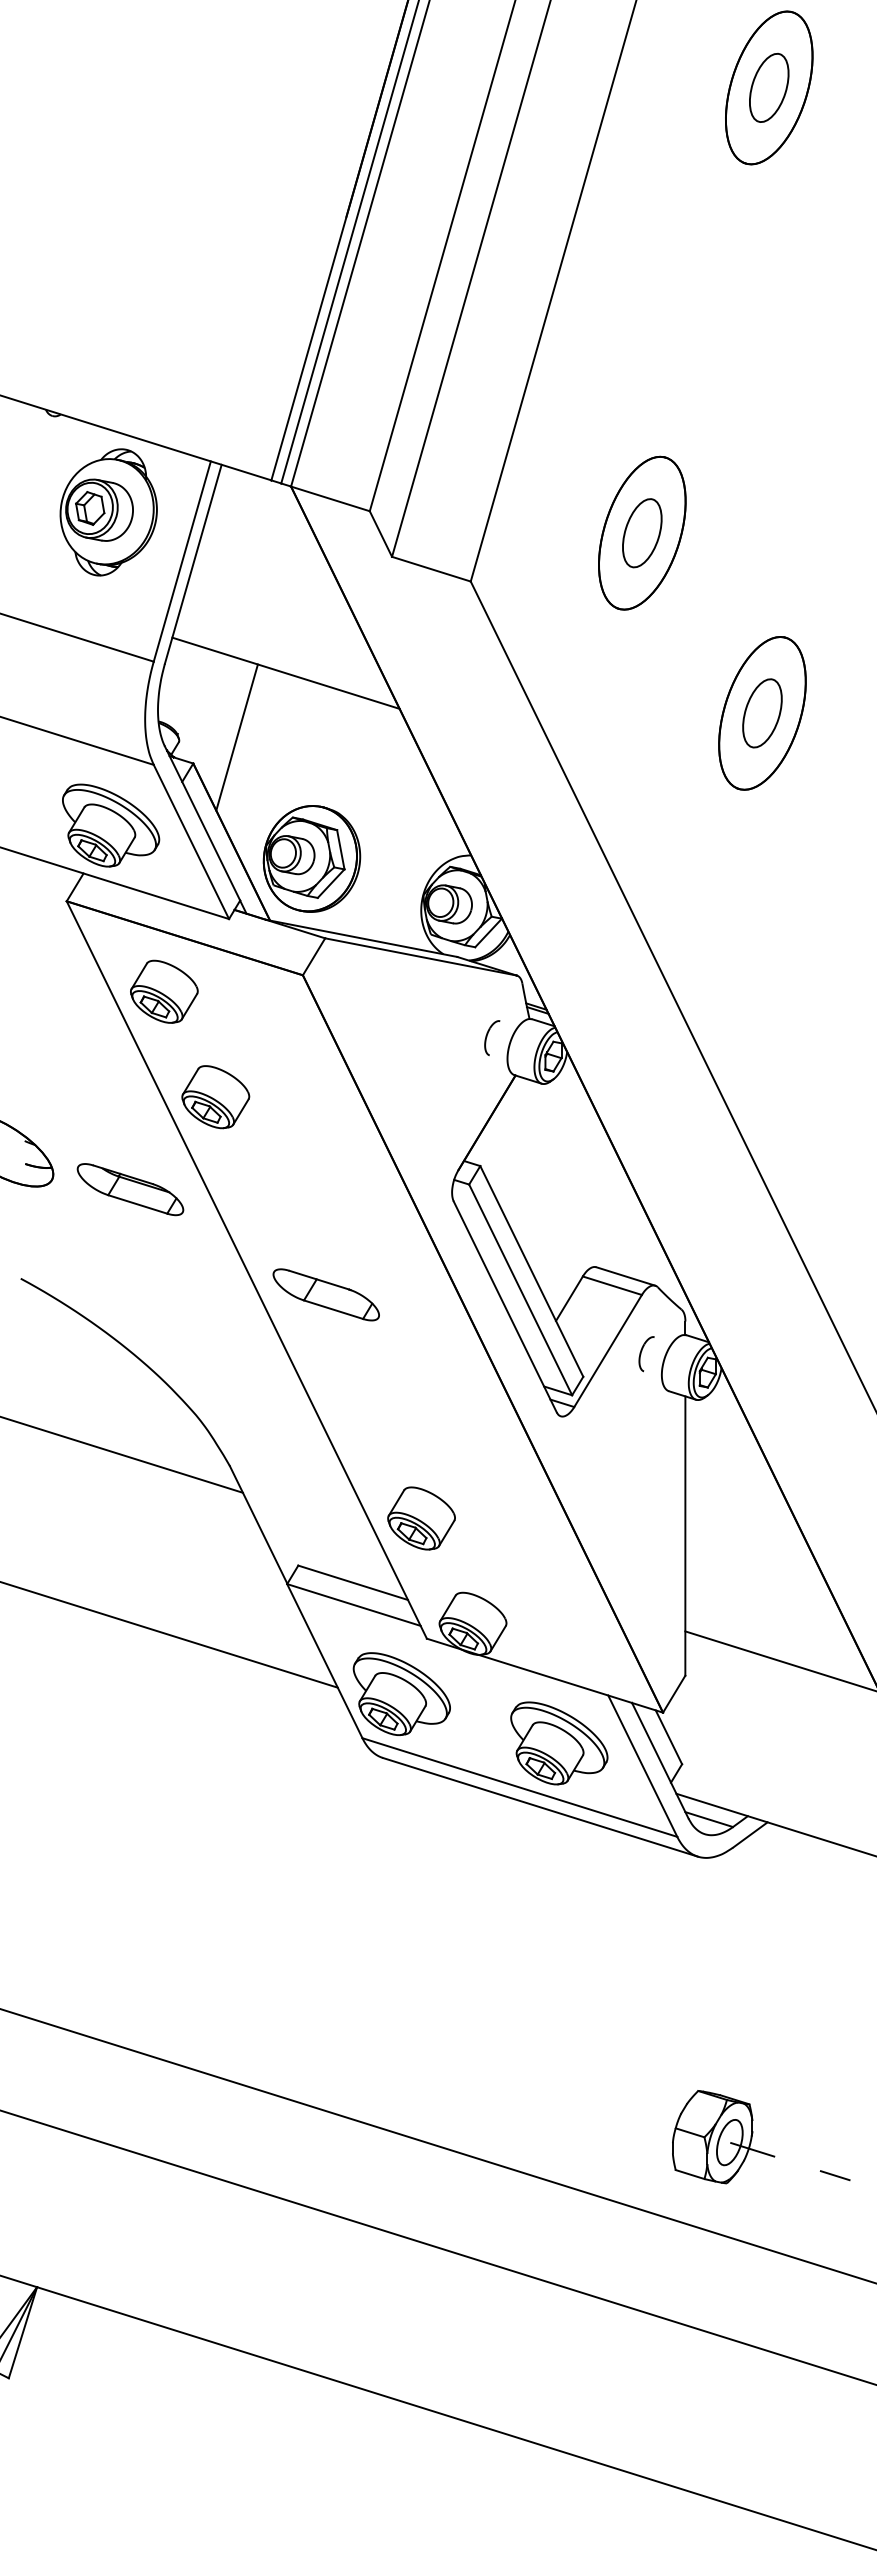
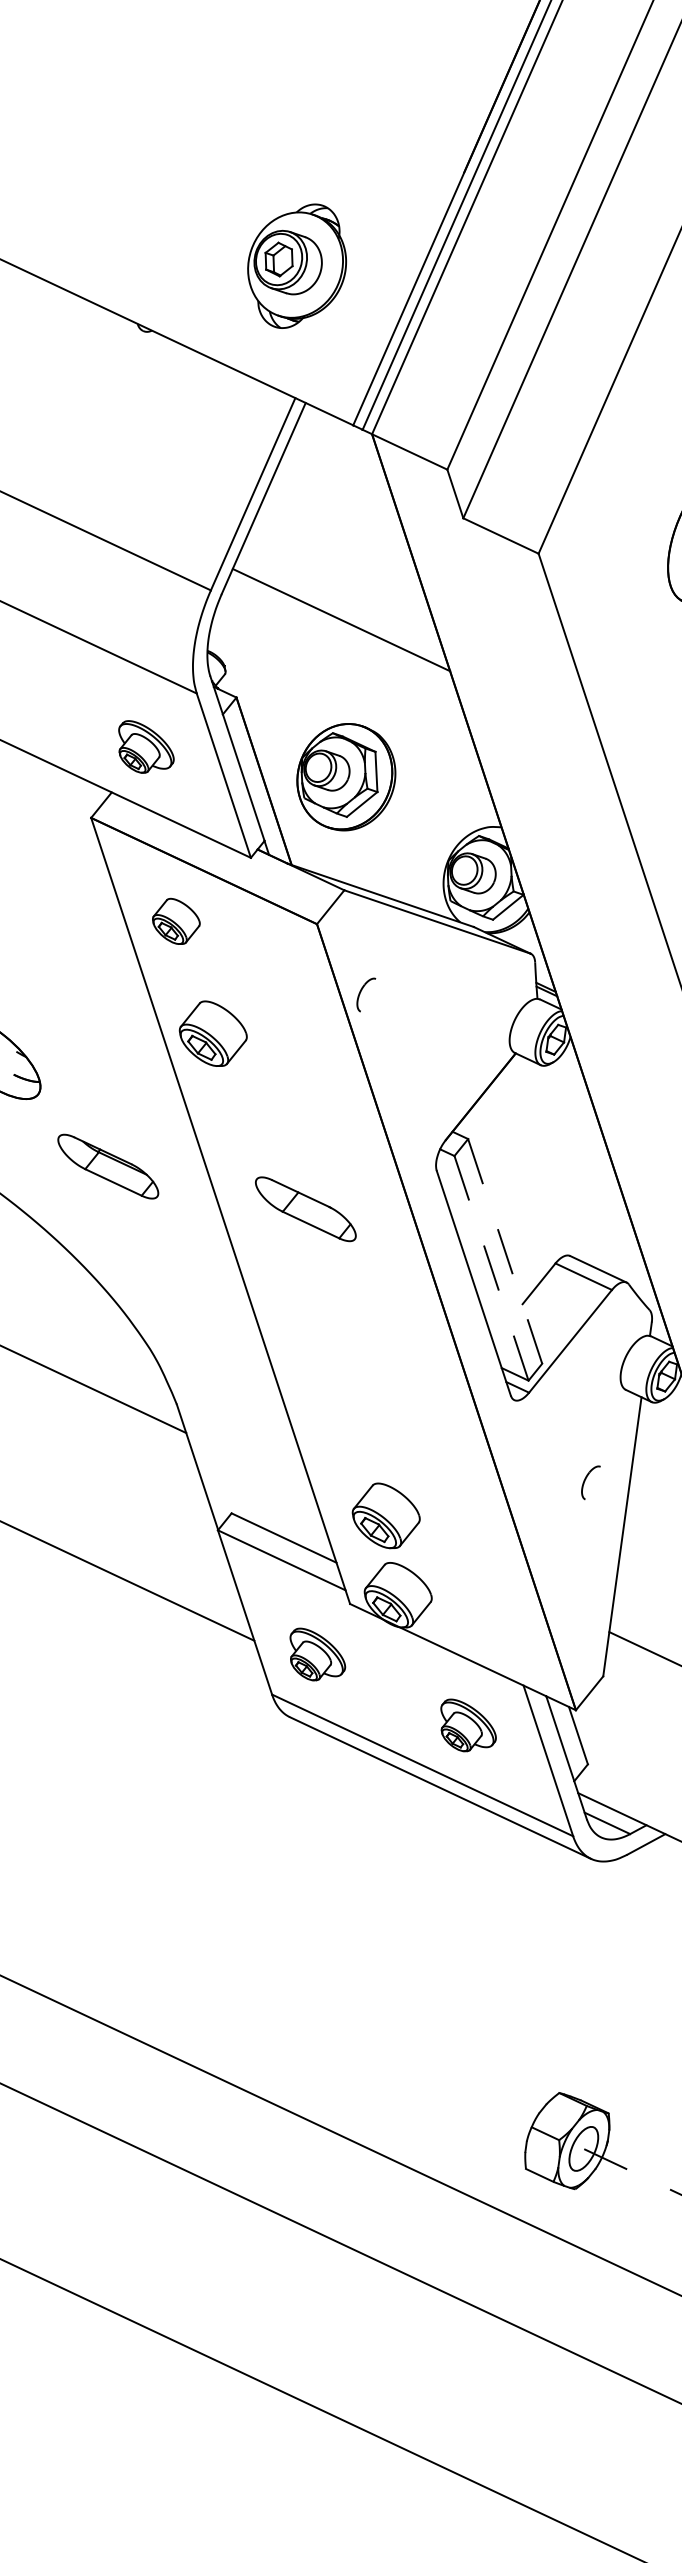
part: (108, 512) -> (296, 266), moved
line: (236, 737) -> (283, 677), removed
part: (111, 825) -> (146, 748), size x0.6
part: (311, 858) -> (345, 776), moved
part: (164, 991) -> (176, 921), size x0.7
part: (492, 1038) -> (365, 995), moved
part: (130, 1189) -> (108, 1166), moved
line: (532, 1271) -> (505, 1251), solid -> dashed
line: (520, 1289) -> (491, 1267), solid -> dashed
part: (325, 1294) -> (305, 1208), moved
part: (646, 1354) -> (590, 1482), moved
part: (421, 1518) -> (386, 1516), moved
part: (401, 1693) -> (317, 1655), size x0.6
part: (559, 1743) -> (468, 1726), size x0.6

